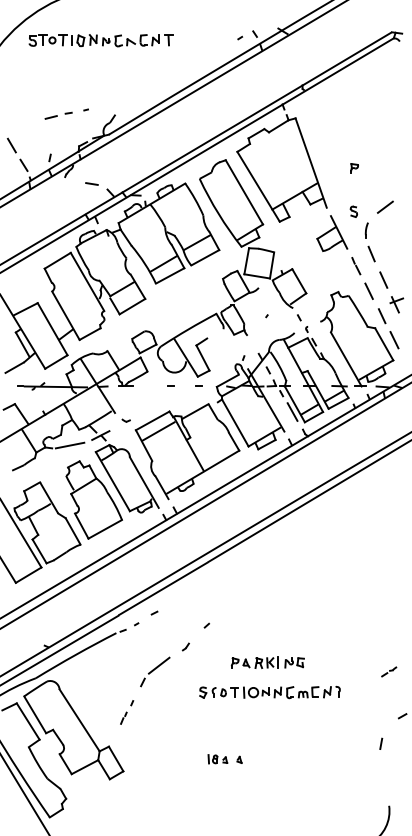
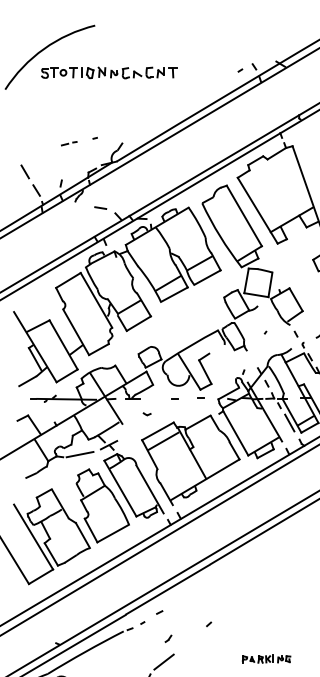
part: (58, 115) -> (69, 143), size x0.6
part: (125, 420) -> (146, 414), moved
part: (185, 646) -> (168, 638), moved
part: (267, 662) -> (266, 659), size x0.7

